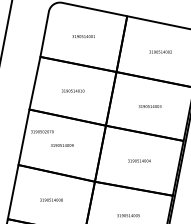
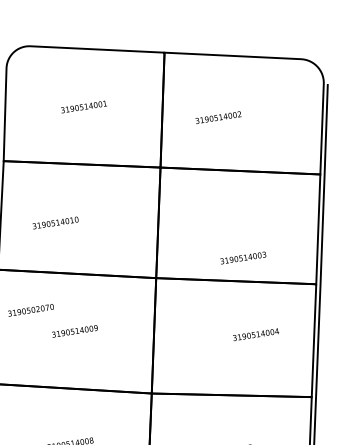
text: (160, 51) -> (217, 116), moved
text: (72, 90) -> (54, 221), moved
text: (150, 106) -> (244, 257), moved
text: (139, 160) -> (256, 333), moved

